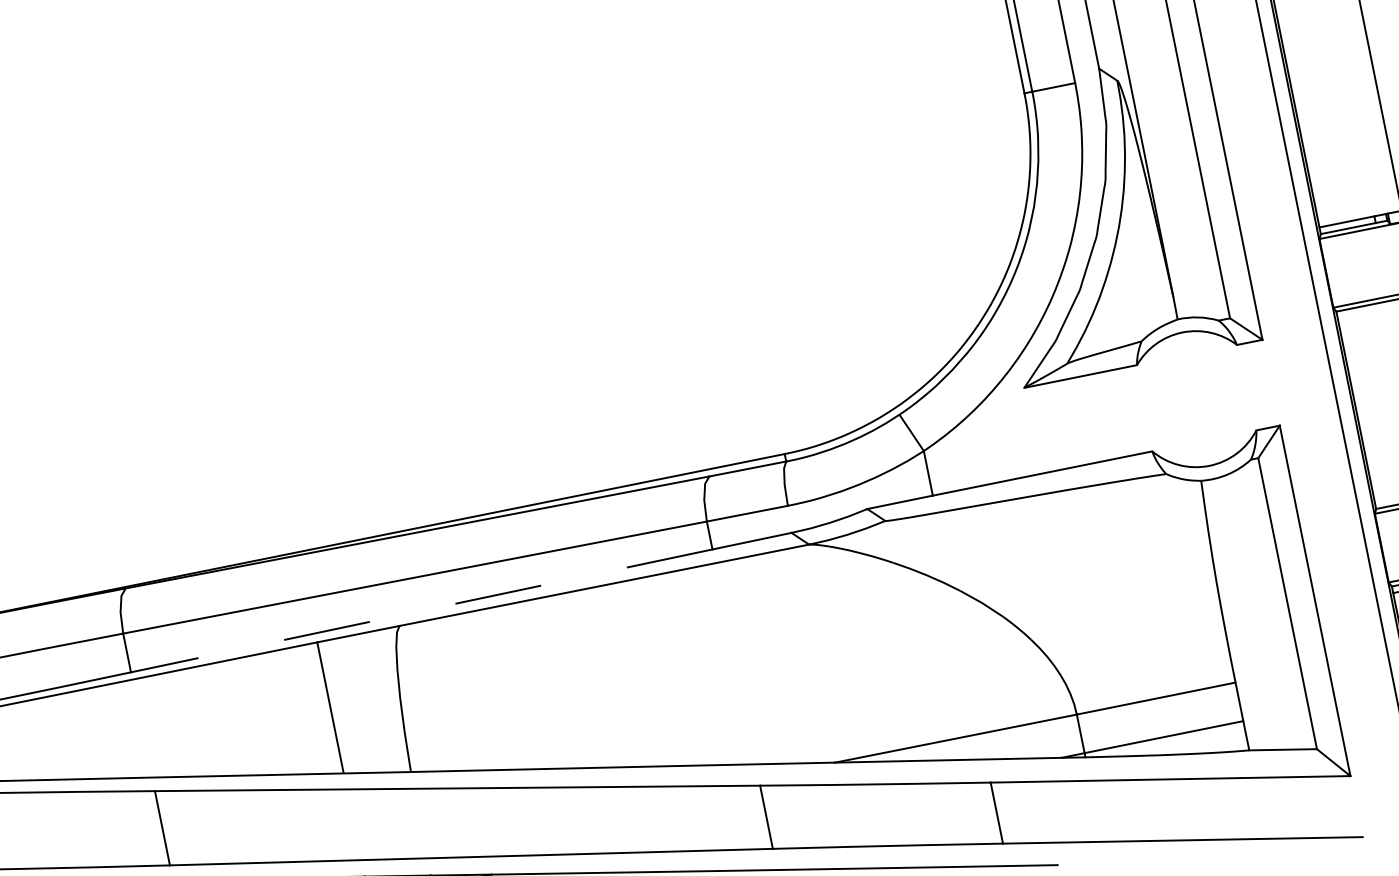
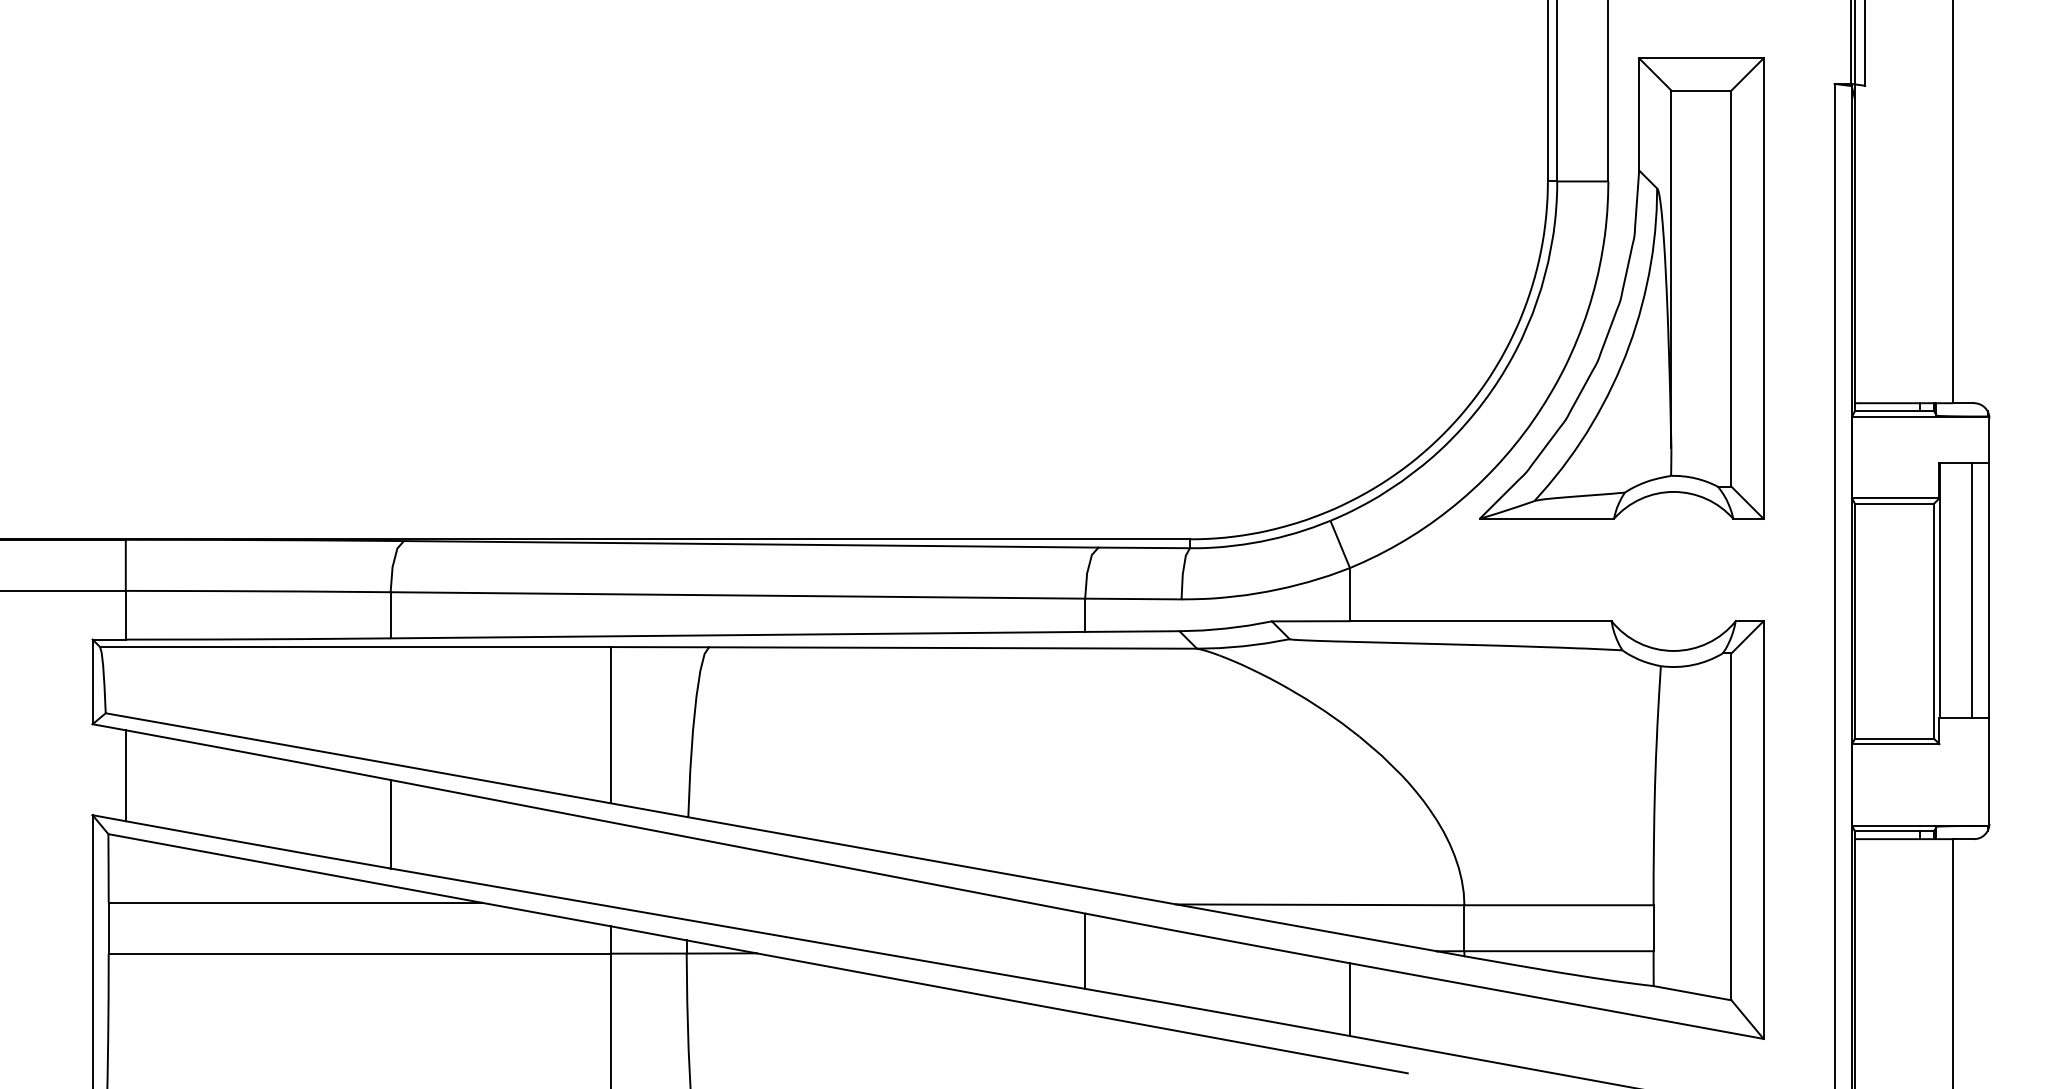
line: (421, 611) -> (737, 635), dashed -> solid

